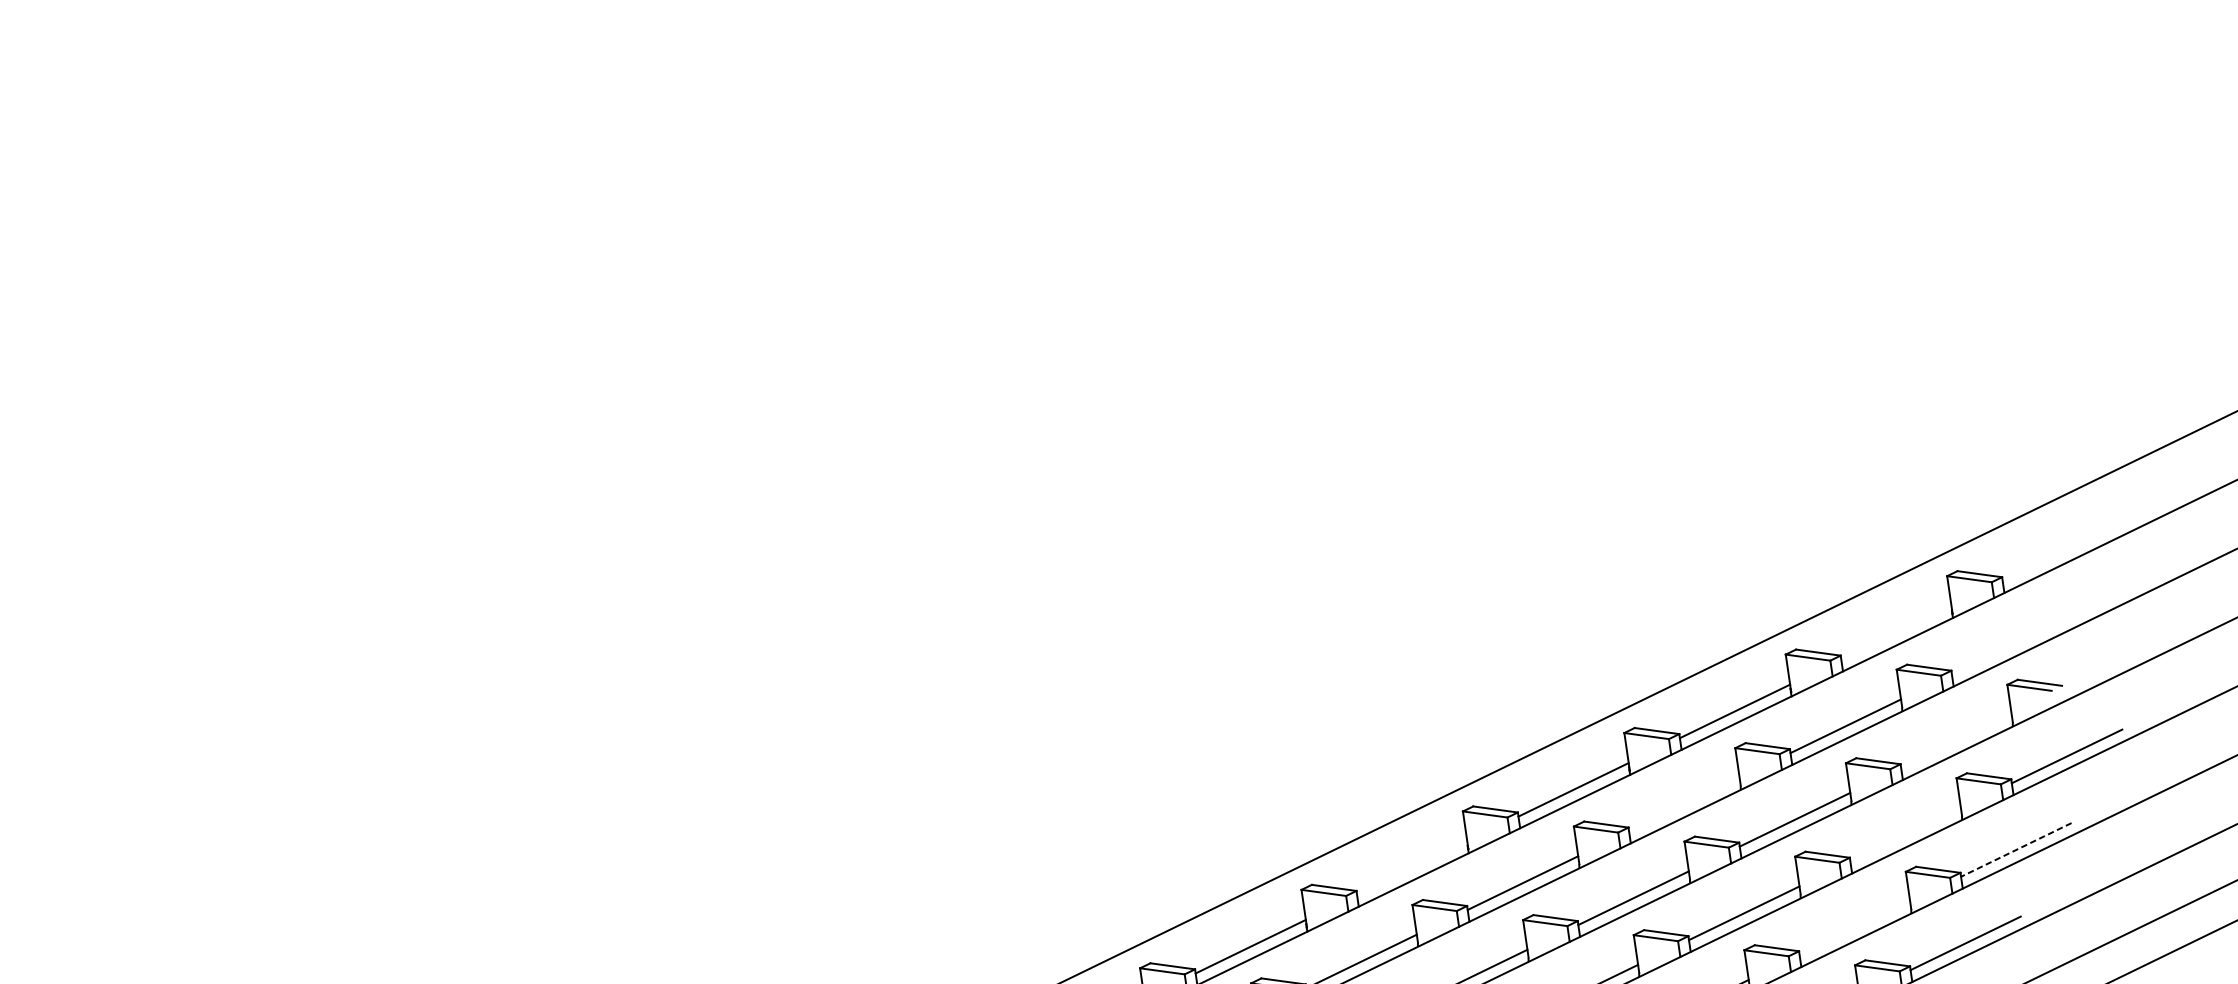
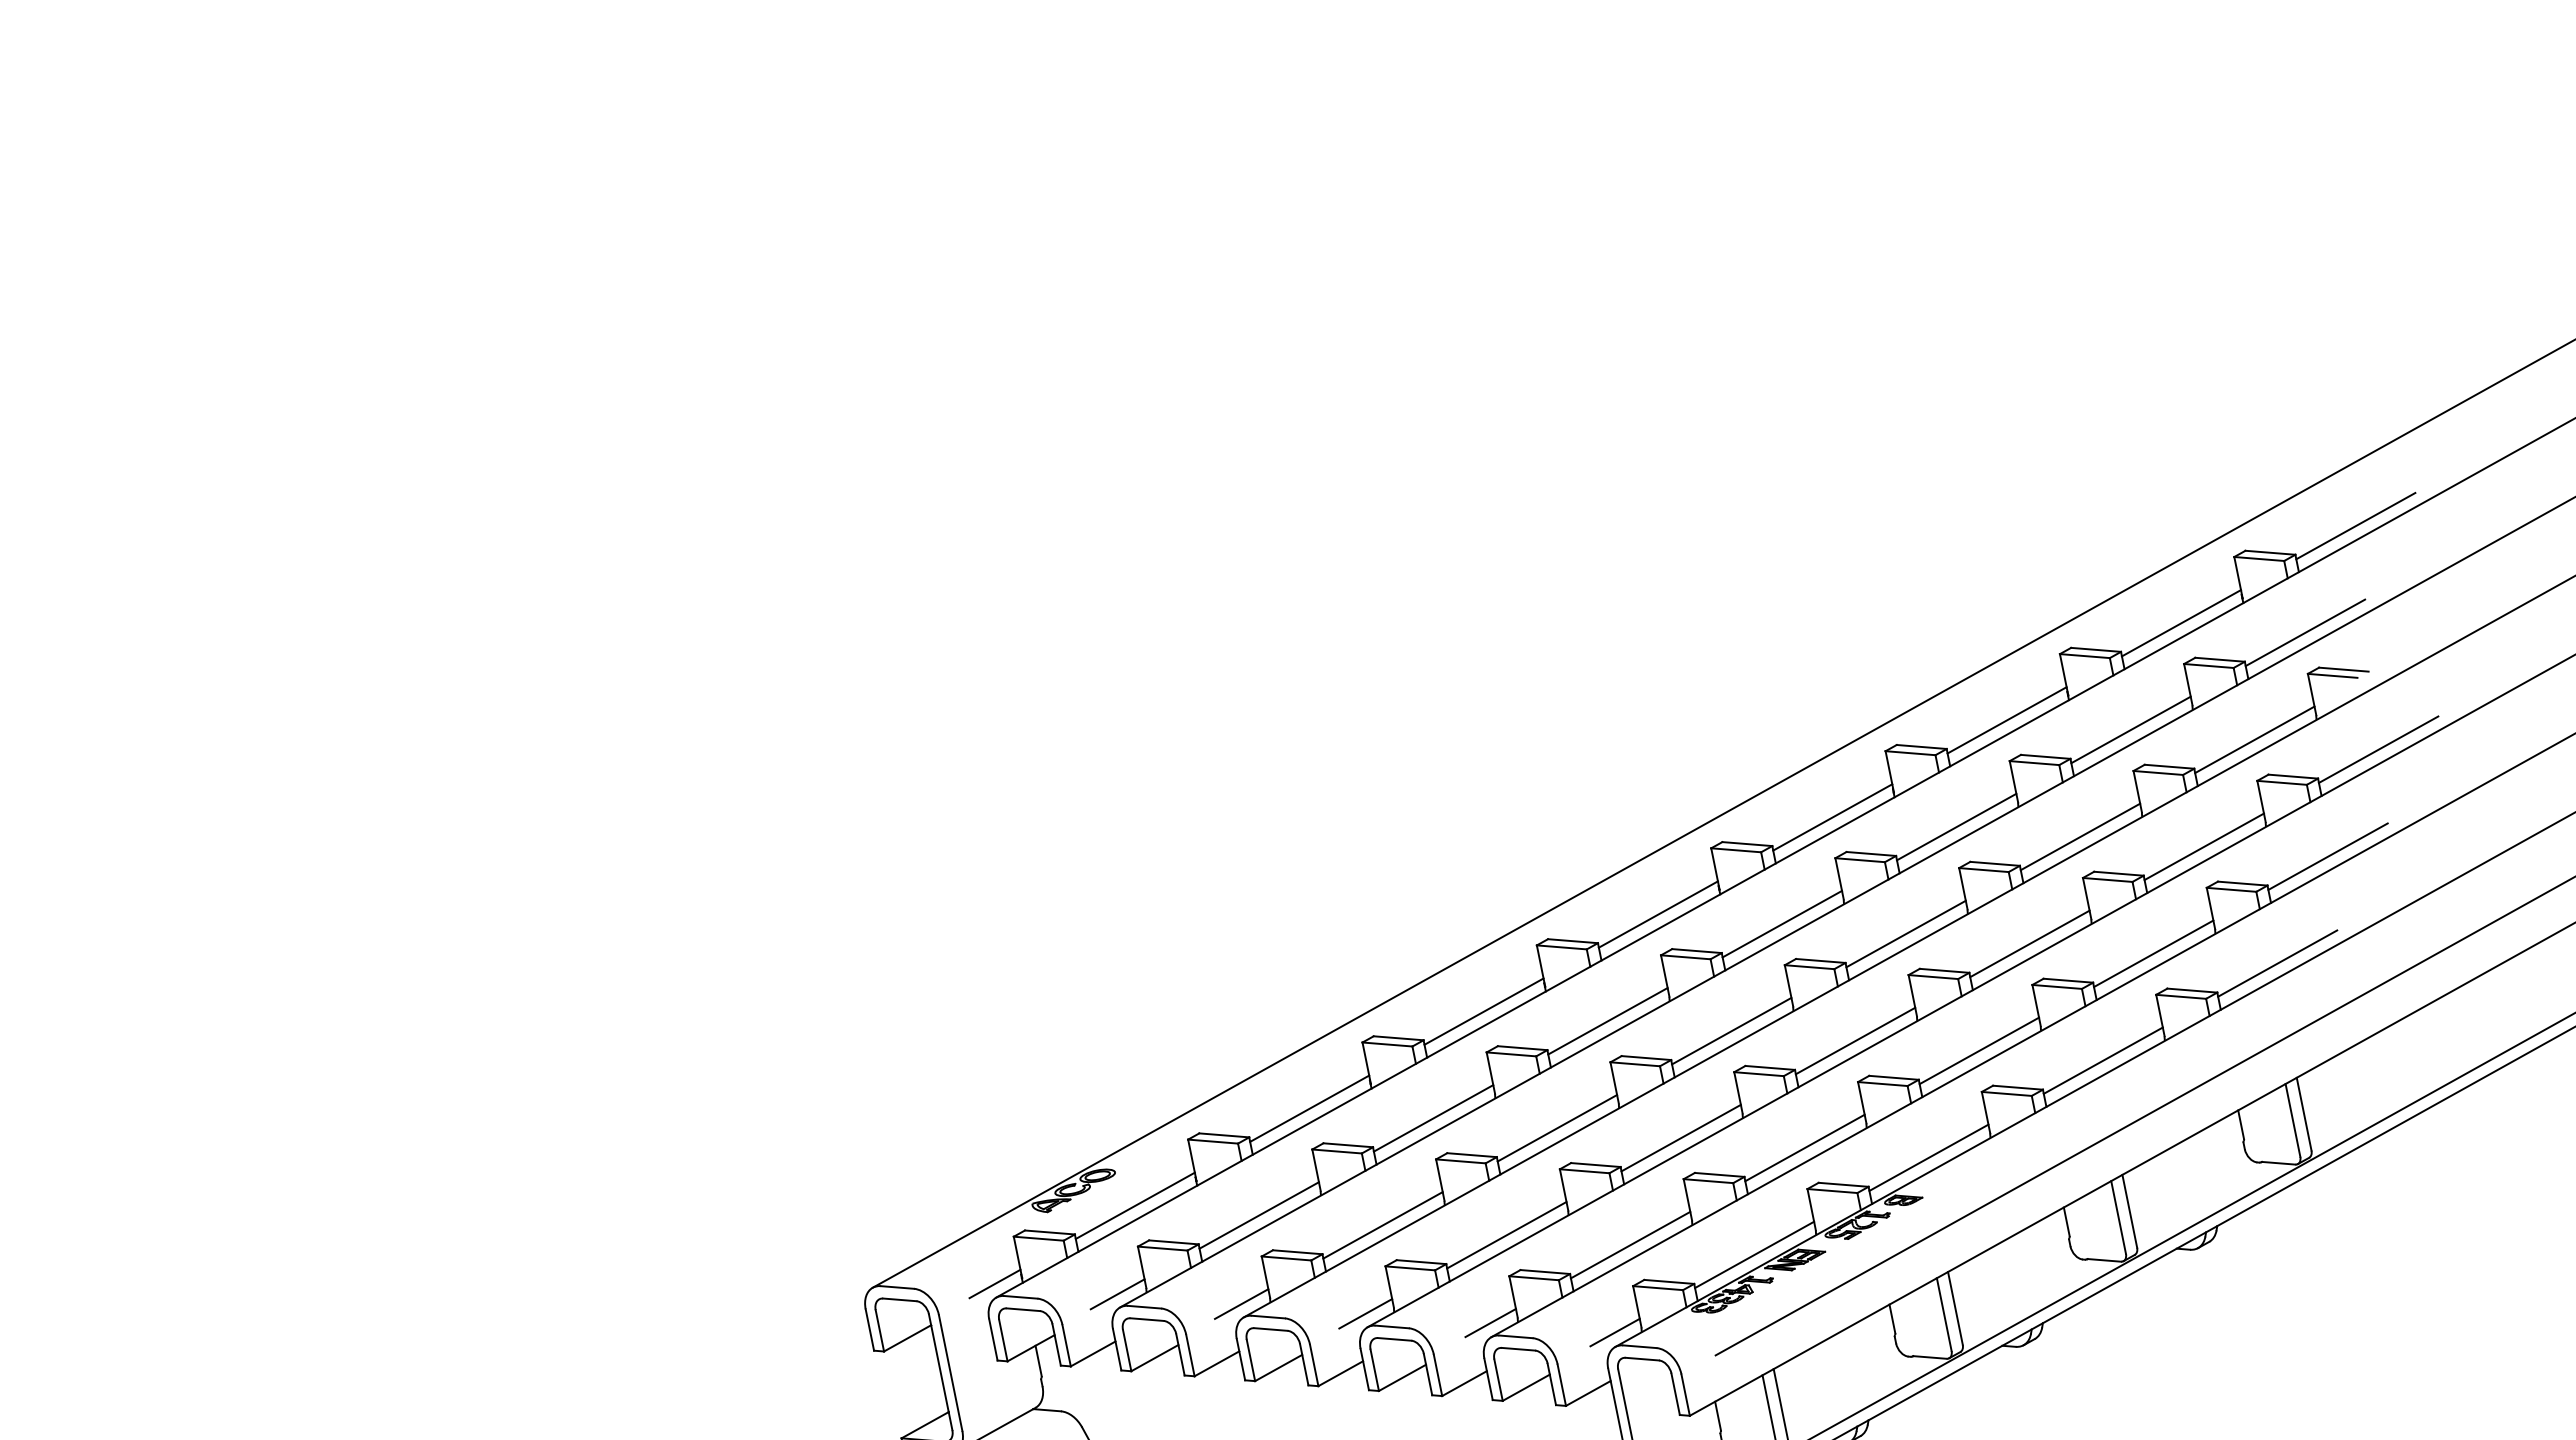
line: (2057, 553) -> (2355, 525), added
line: (1896, 633) -> (2181, 623), added
line: (2007, 647) -> (2305, 632), added
line: (1956, 741) -> (2254, 739), added
line: (1684, 804) -> (1956, 826), added
line: (1904, 834) -> (2203, 846), added
line: (2015, 849) -> (2327, 856), dashed -> solid
line: (1411, 868) -> (1657, 914), added
line: (1854, 928) -> (2153, 953), added

